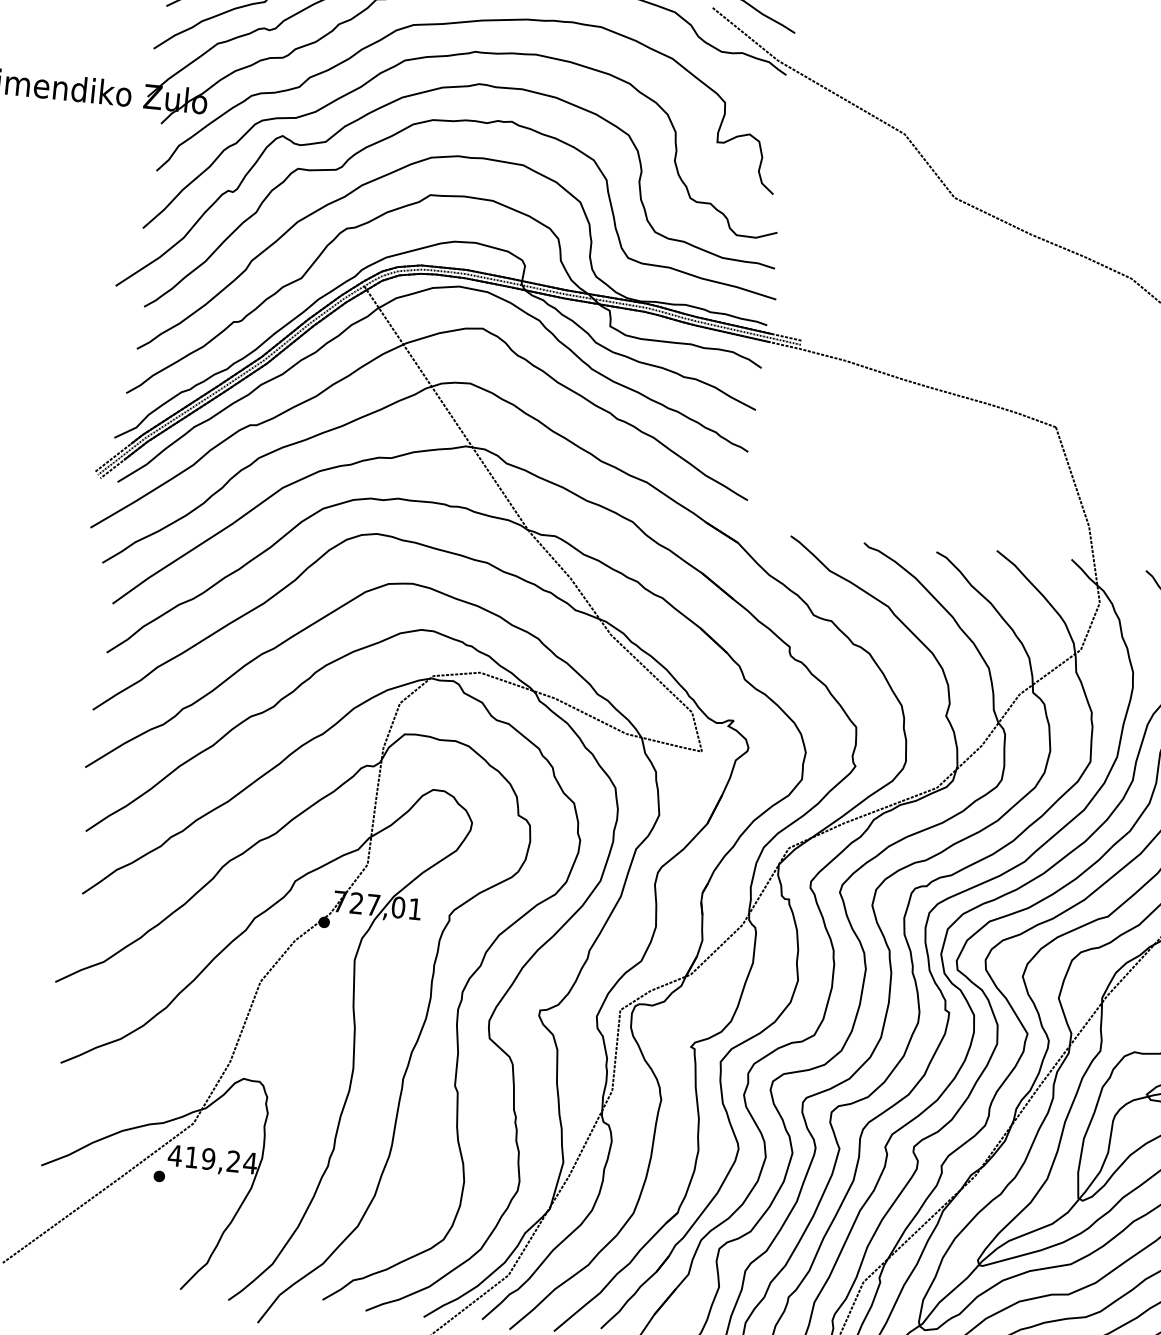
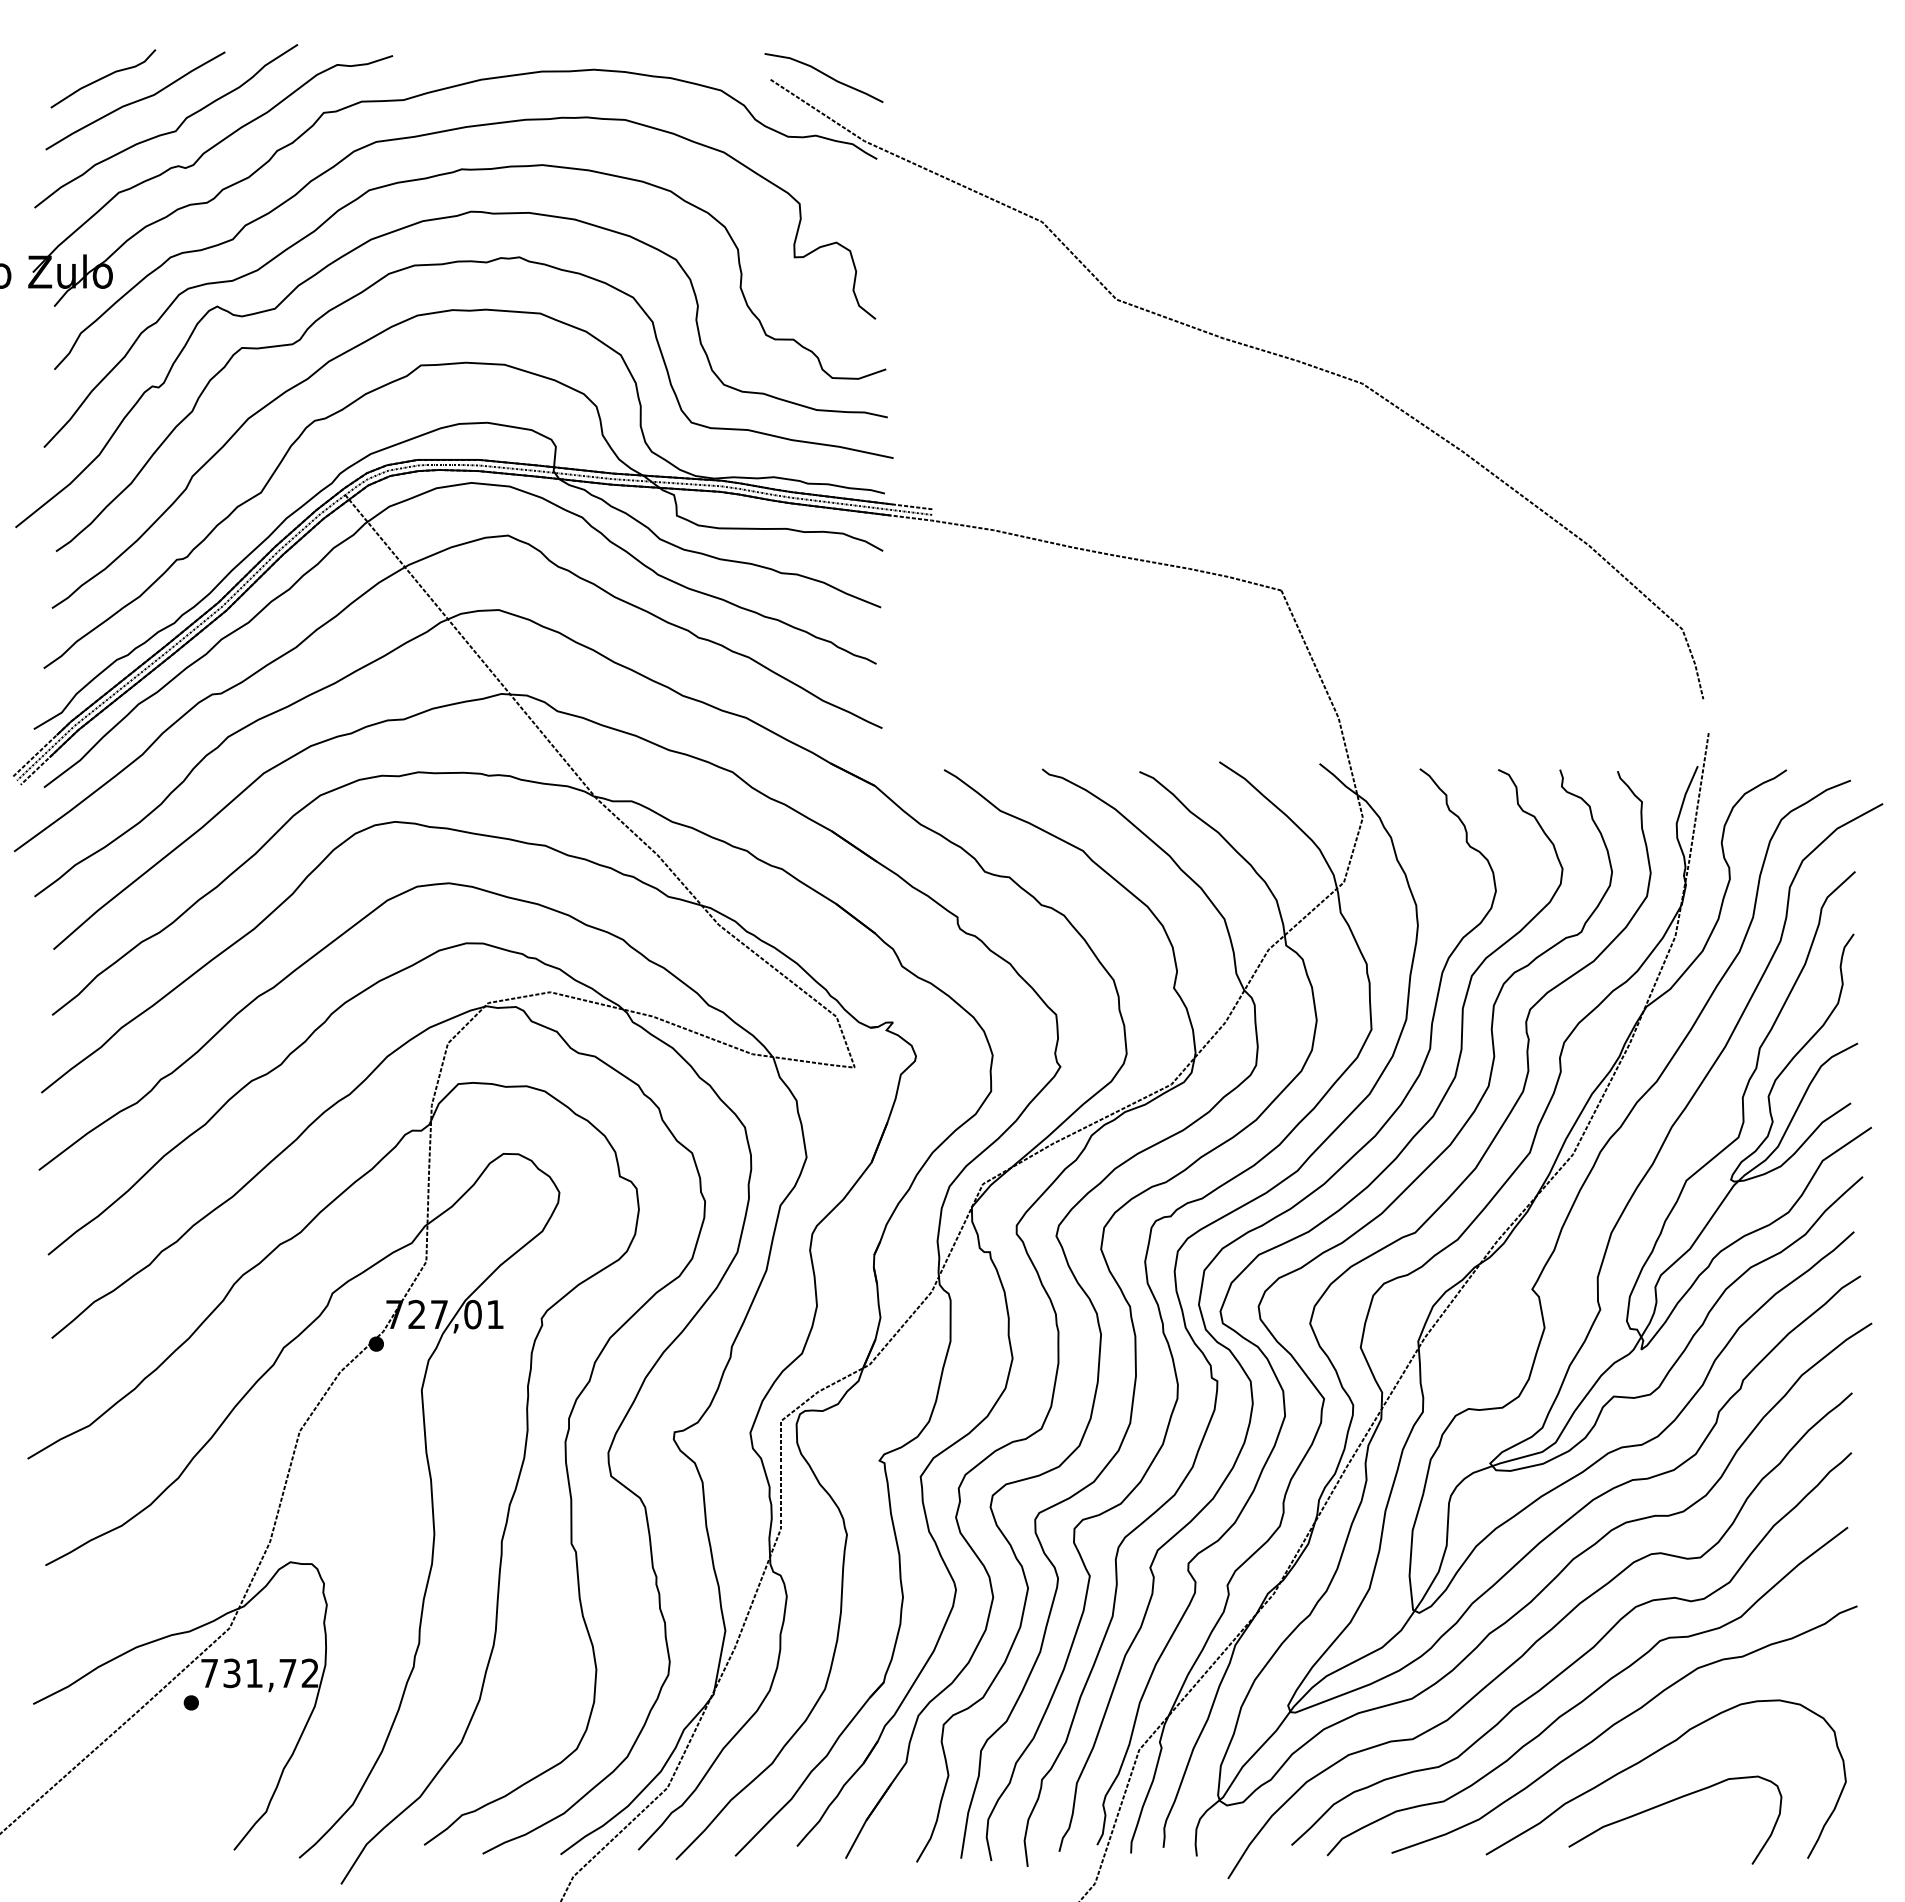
text: (212, 1159) -> (259, 1673), 419,24 -> 731,72

